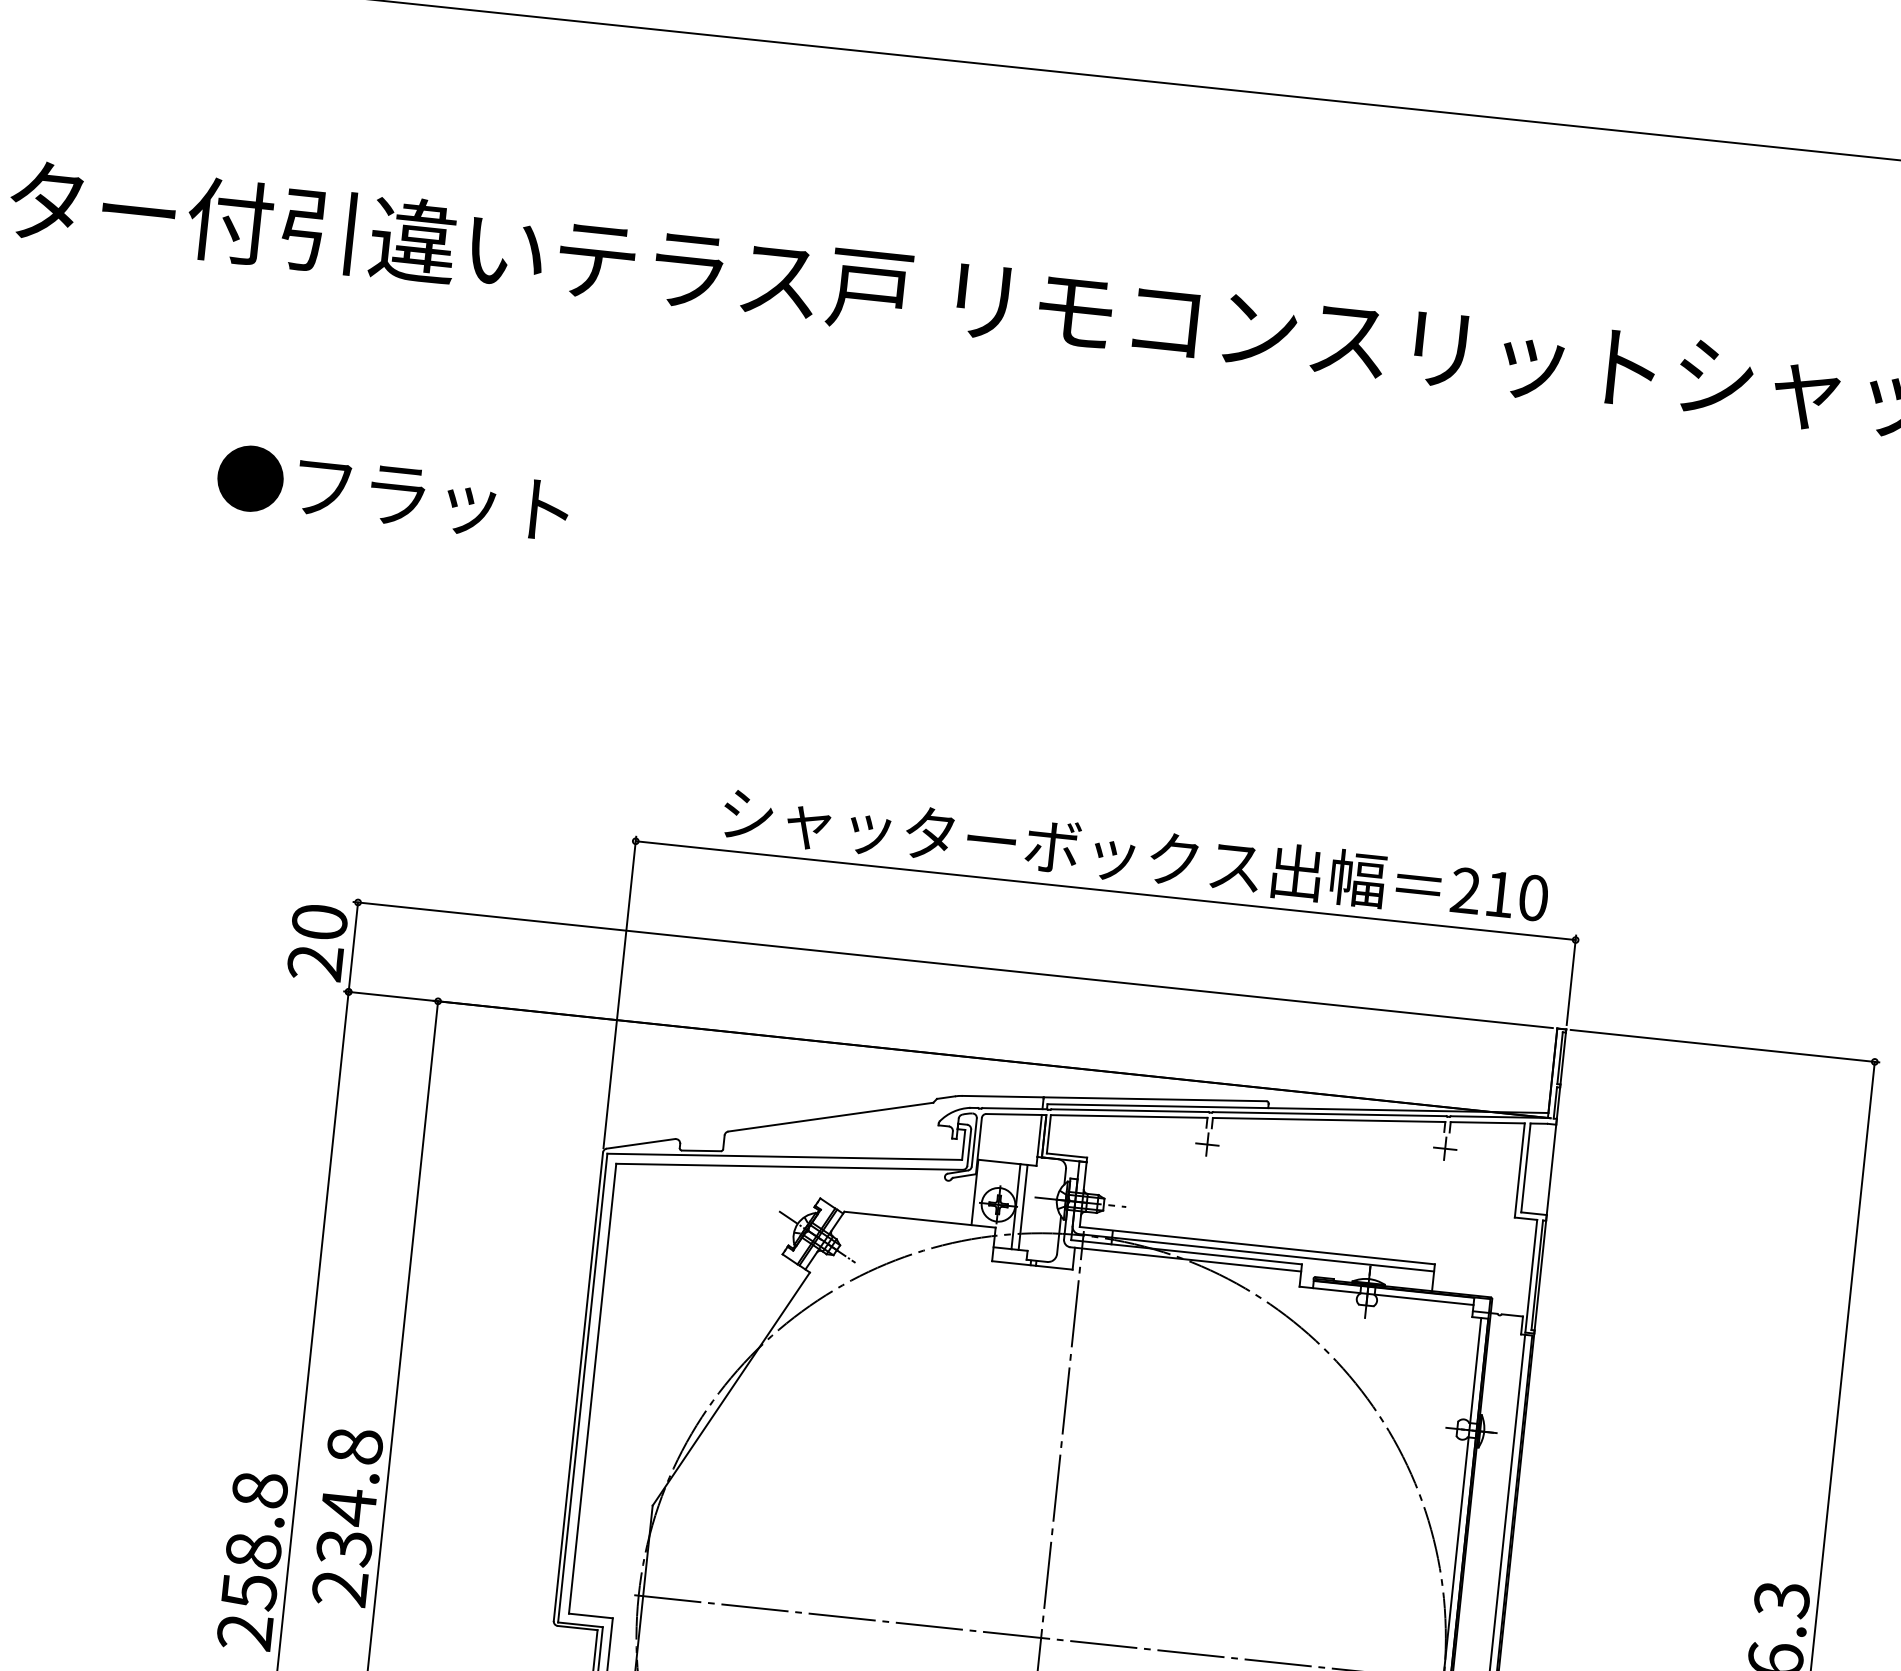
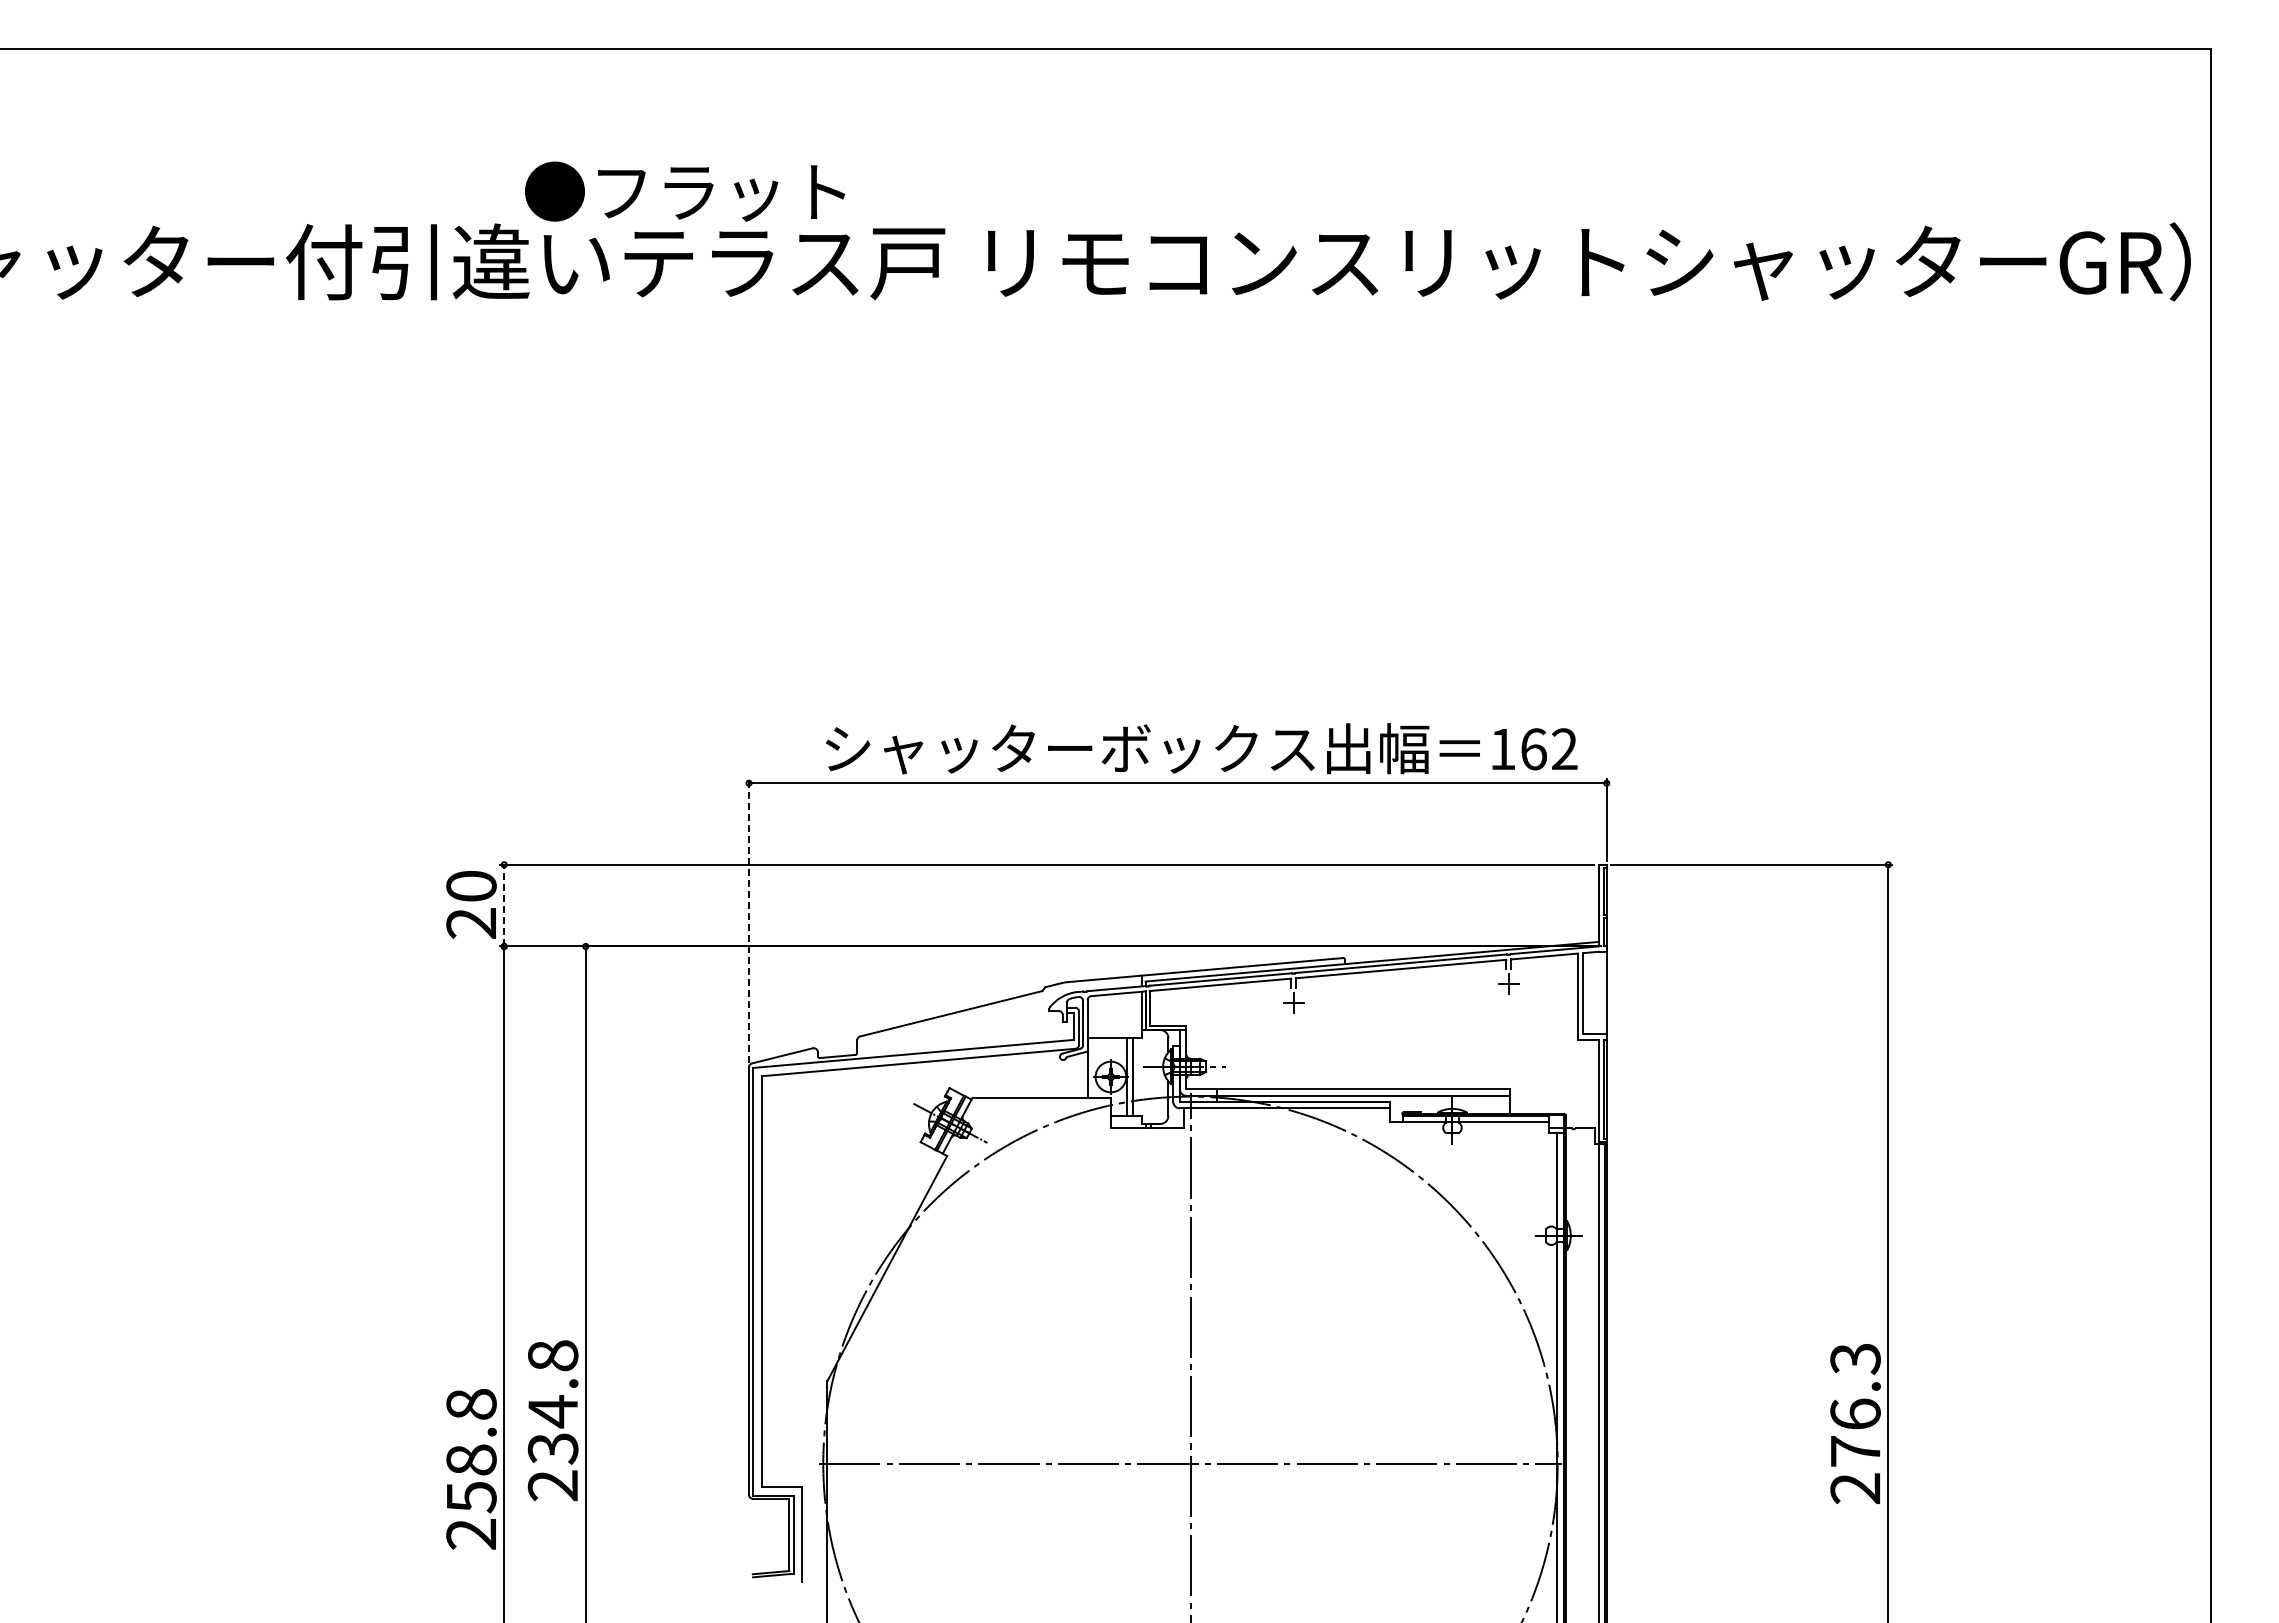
text: (393, 493) -> (685, 191), moved
text: (1499, 894) -> (1533, 749), 210 -> 162
line: (353, 947) -> (504, 905), solid -> dashed
line: (620, 991) -> (749, 920), solid -> dashed

